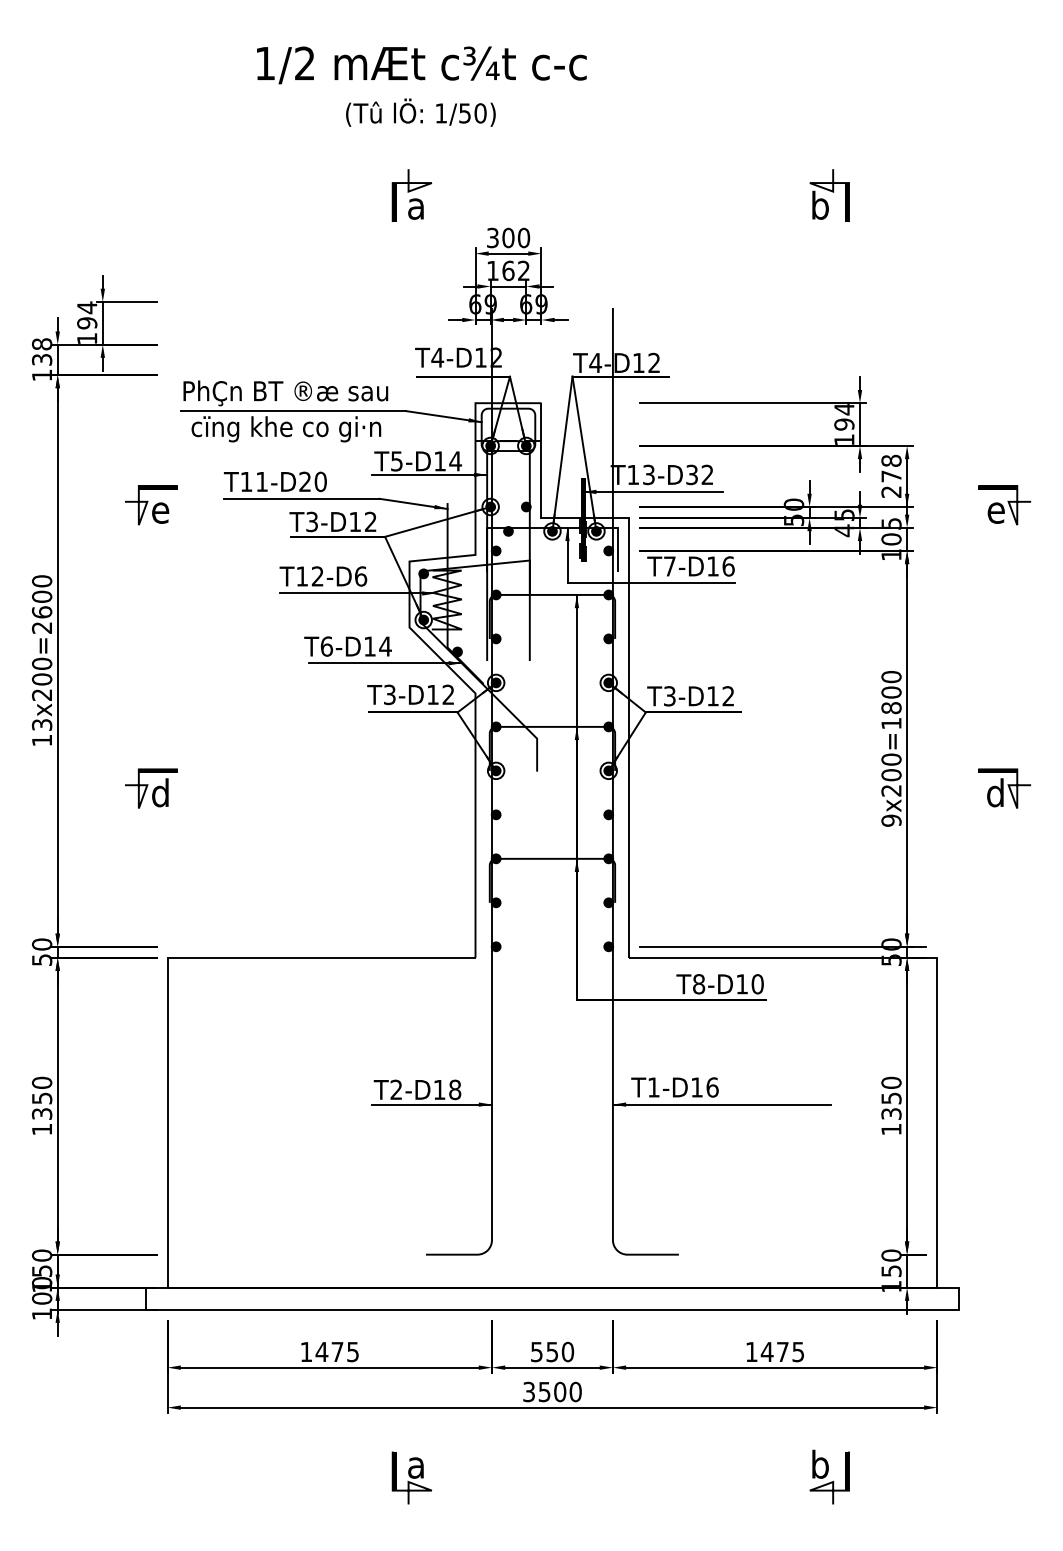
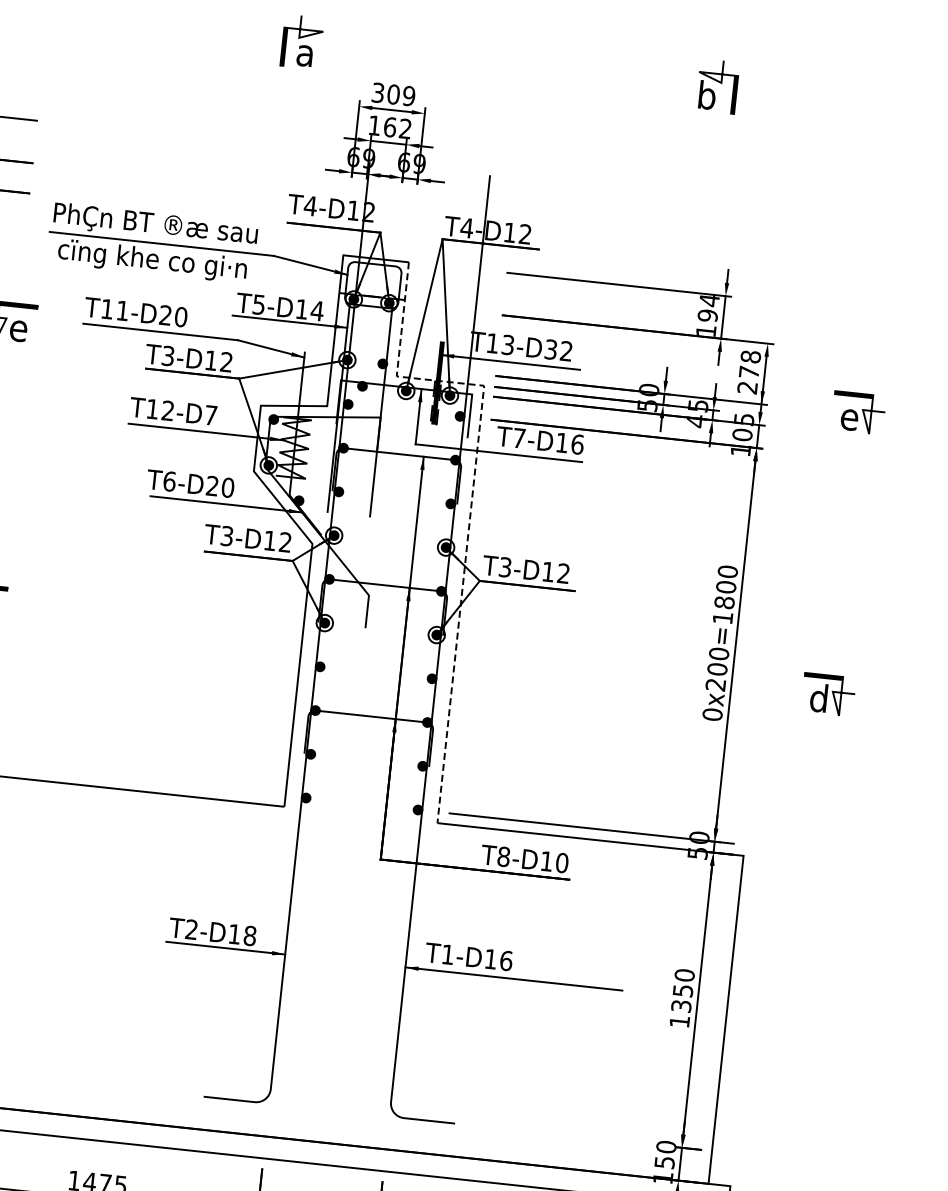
text: (523, 238) -> (408, 96), 300 -> 309
text: (361, 576) -> (211, 415), T12-D6 -> T12-D7
line: (629, 635) -> (471, 502), solid -> dashed
text: (377, 646) -> (220, 486), T6-D14 -> T6-D20
text: (891, 820) -> (712, 714), 9x200=1800 -> 0x200=1800

